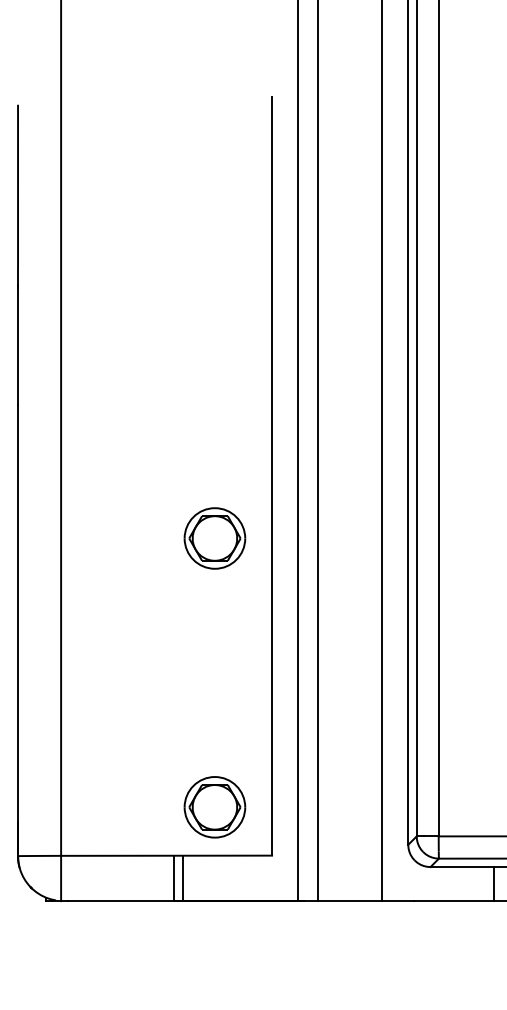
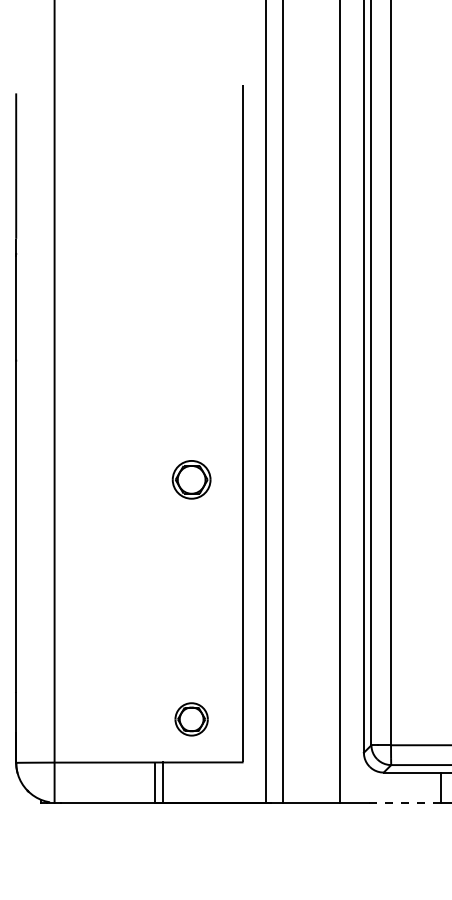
part: (214, 538) -> (191, 479), size x0.7
part: (214, 807) -> (191, 719), size x0.6
line: (454, 900) -> (405, 802), solid -> dashed

